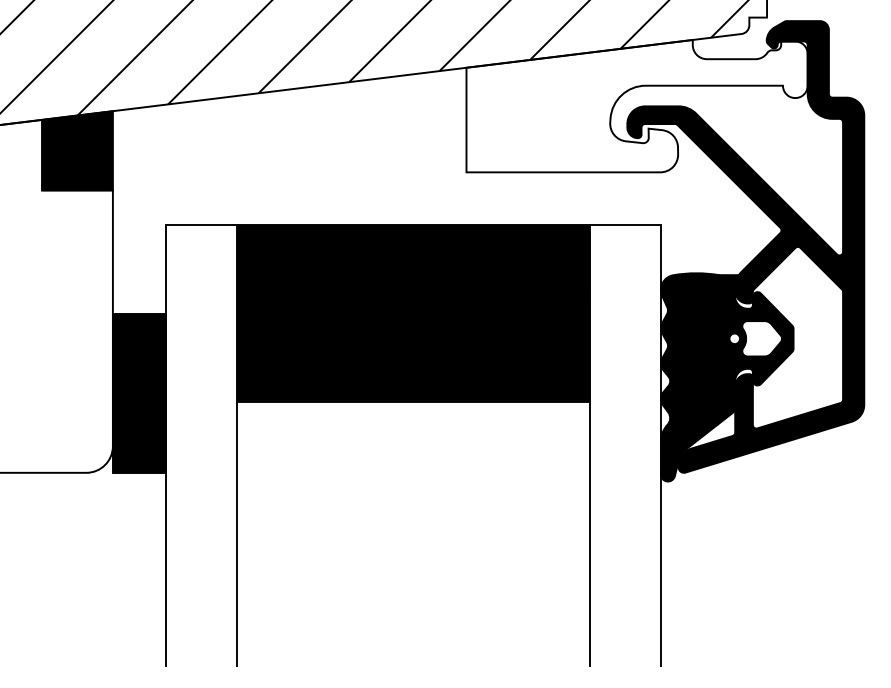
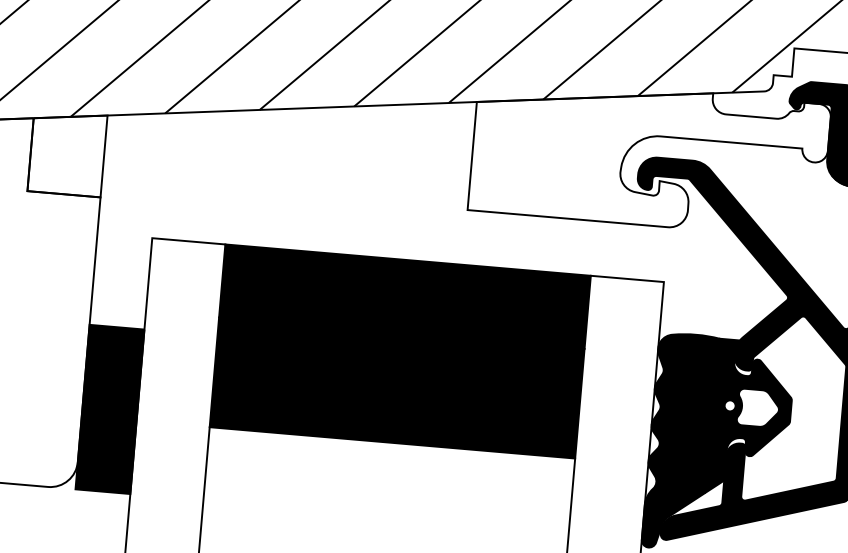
fill: (77, 150) -> (67, 153), removed

